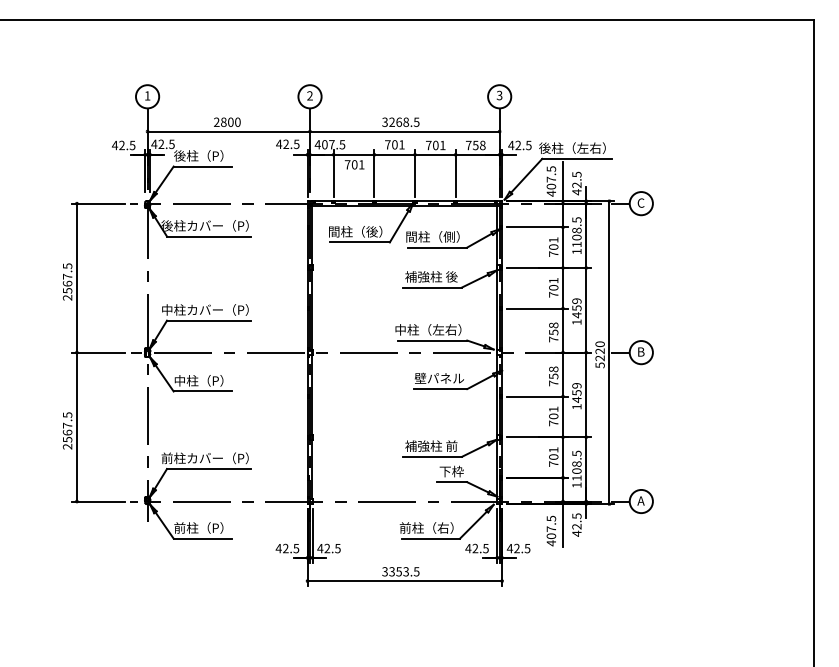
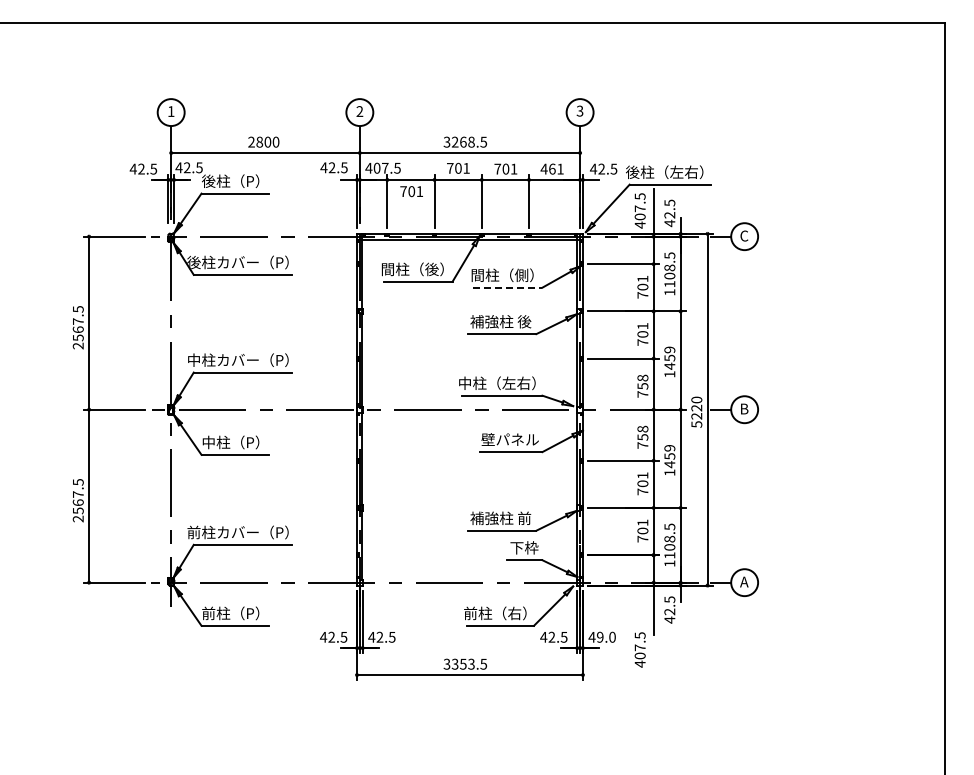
text: (475, 144) -> (551, 168), 758 -> 461
line: (437, 247) -> (507, 287), solid -> dashed
text: (550, 530) -> (639, 649), moved
text: (521, 547) -> (605, 636), 42.5 -> 49.0

